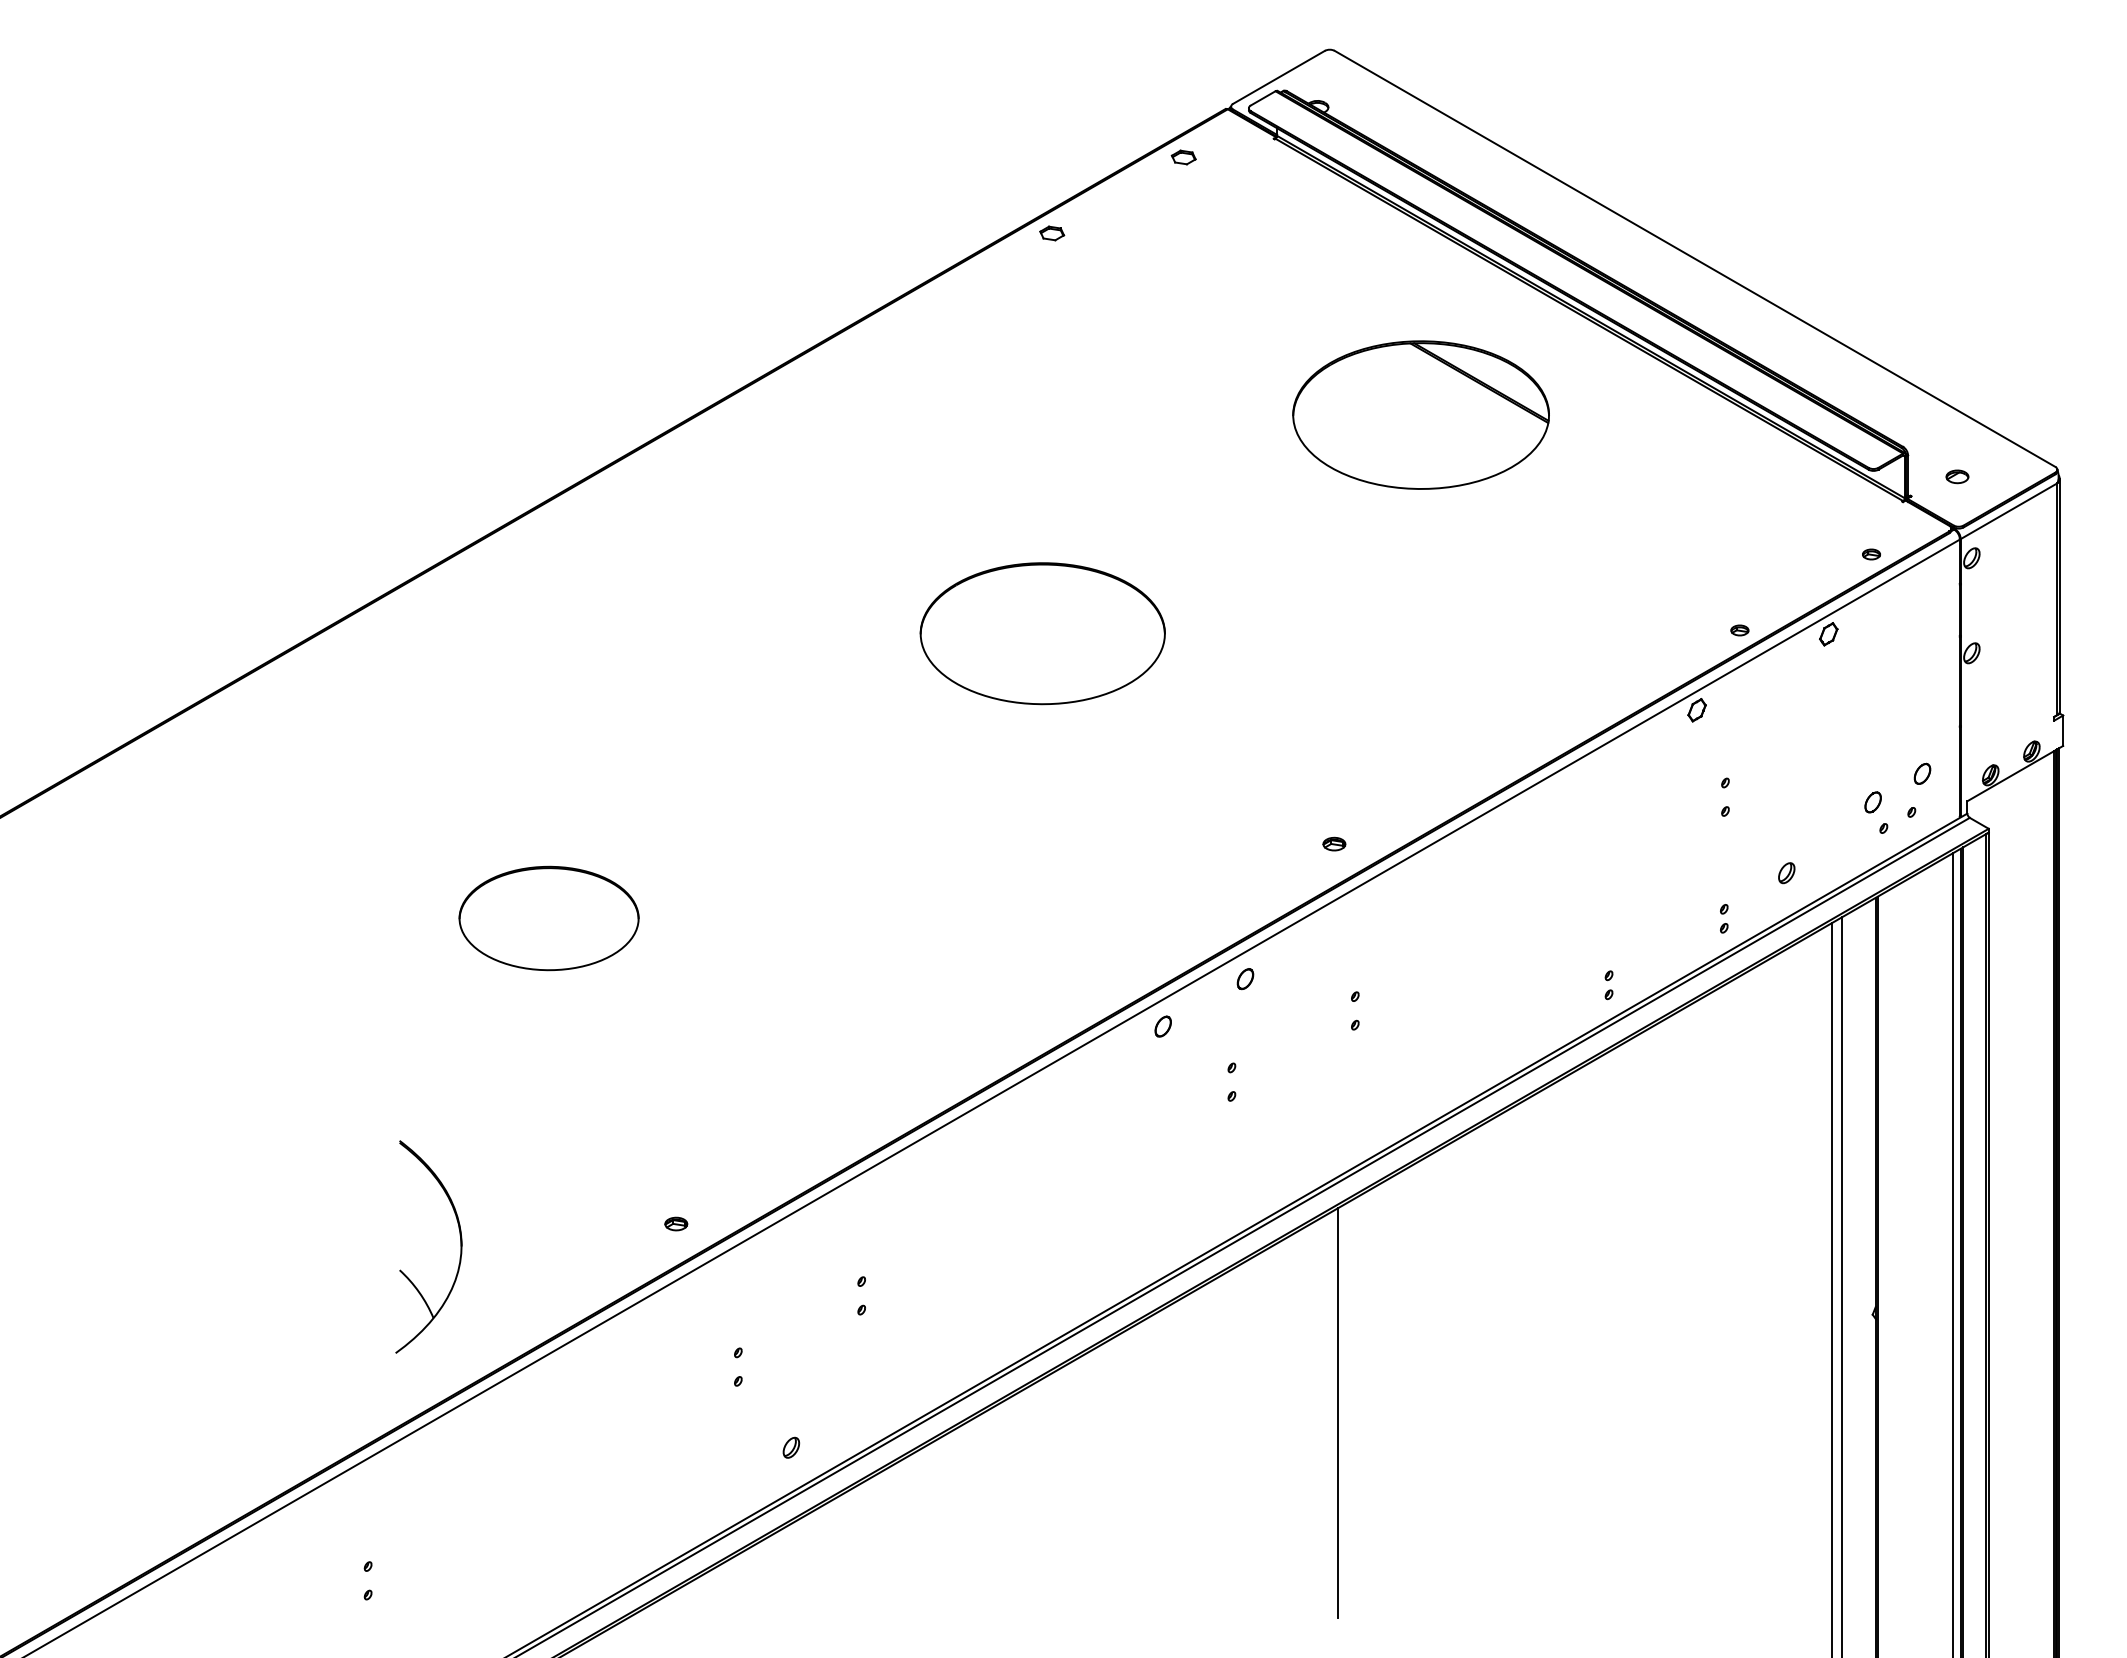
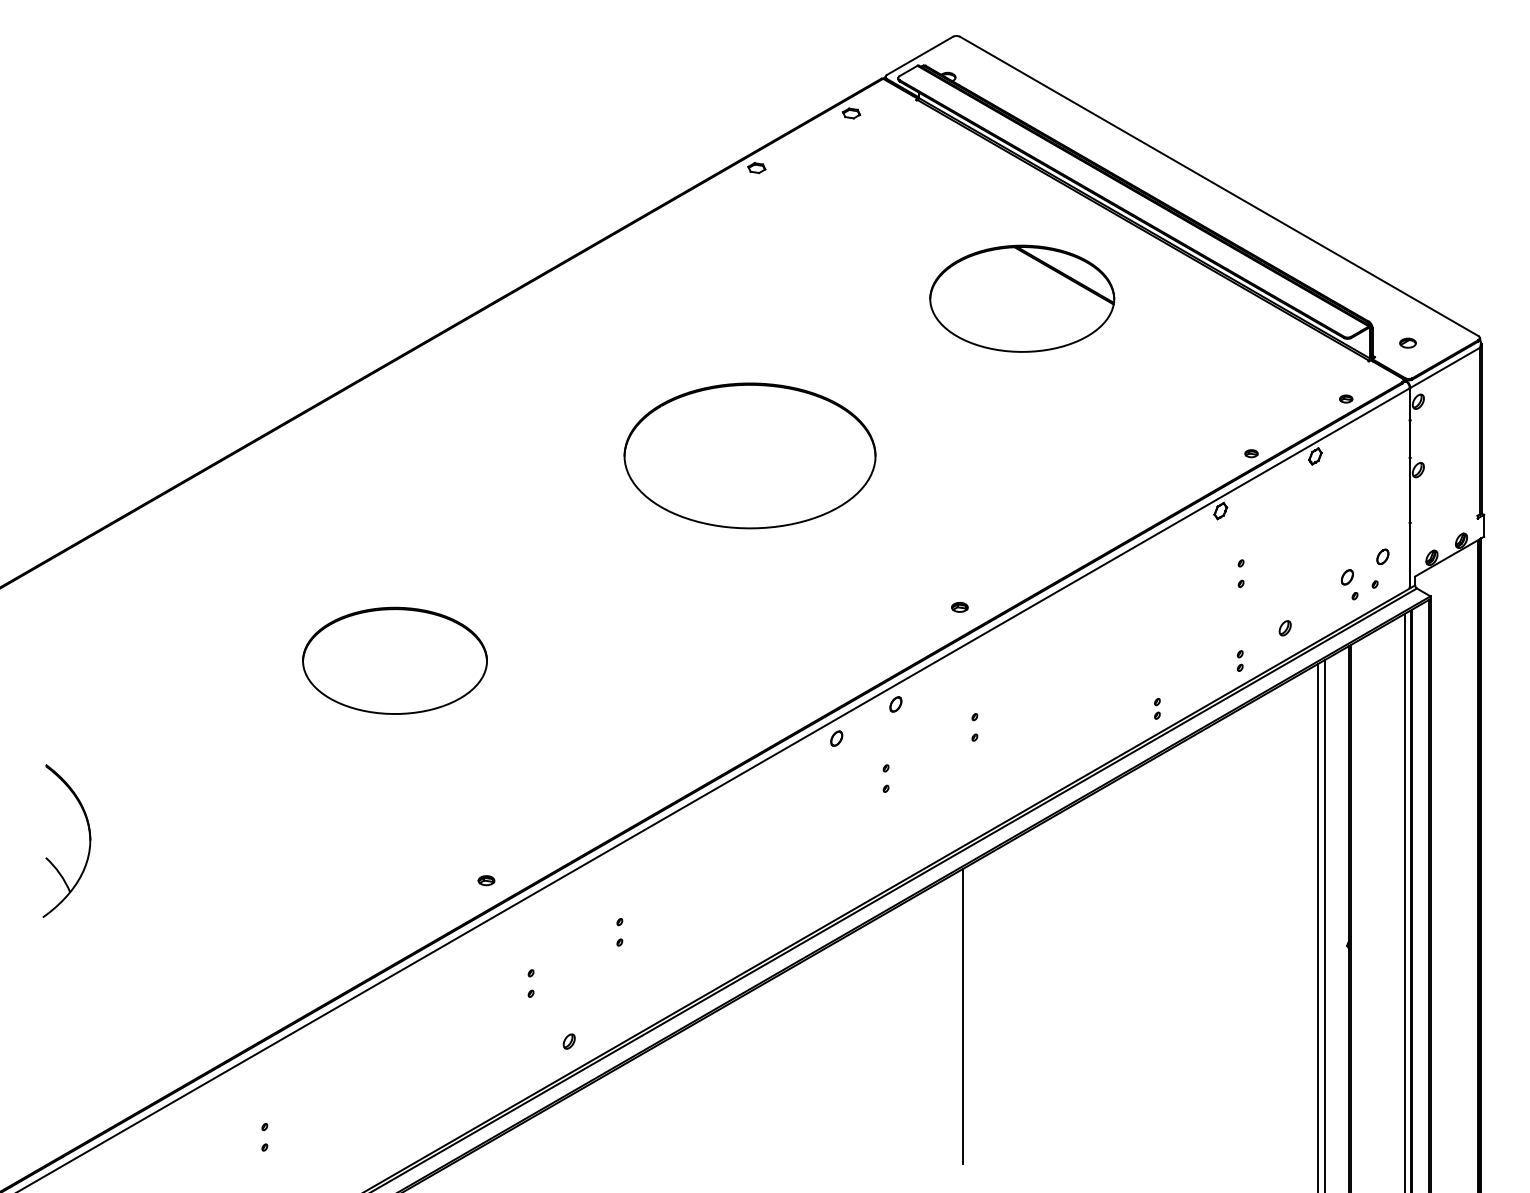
part: (1042, 633) -> (749, 455), size x1.43
part: (548, 918) -> (394, 660), size x1.43
part: (460, 1246) -> (89, 840), moved

